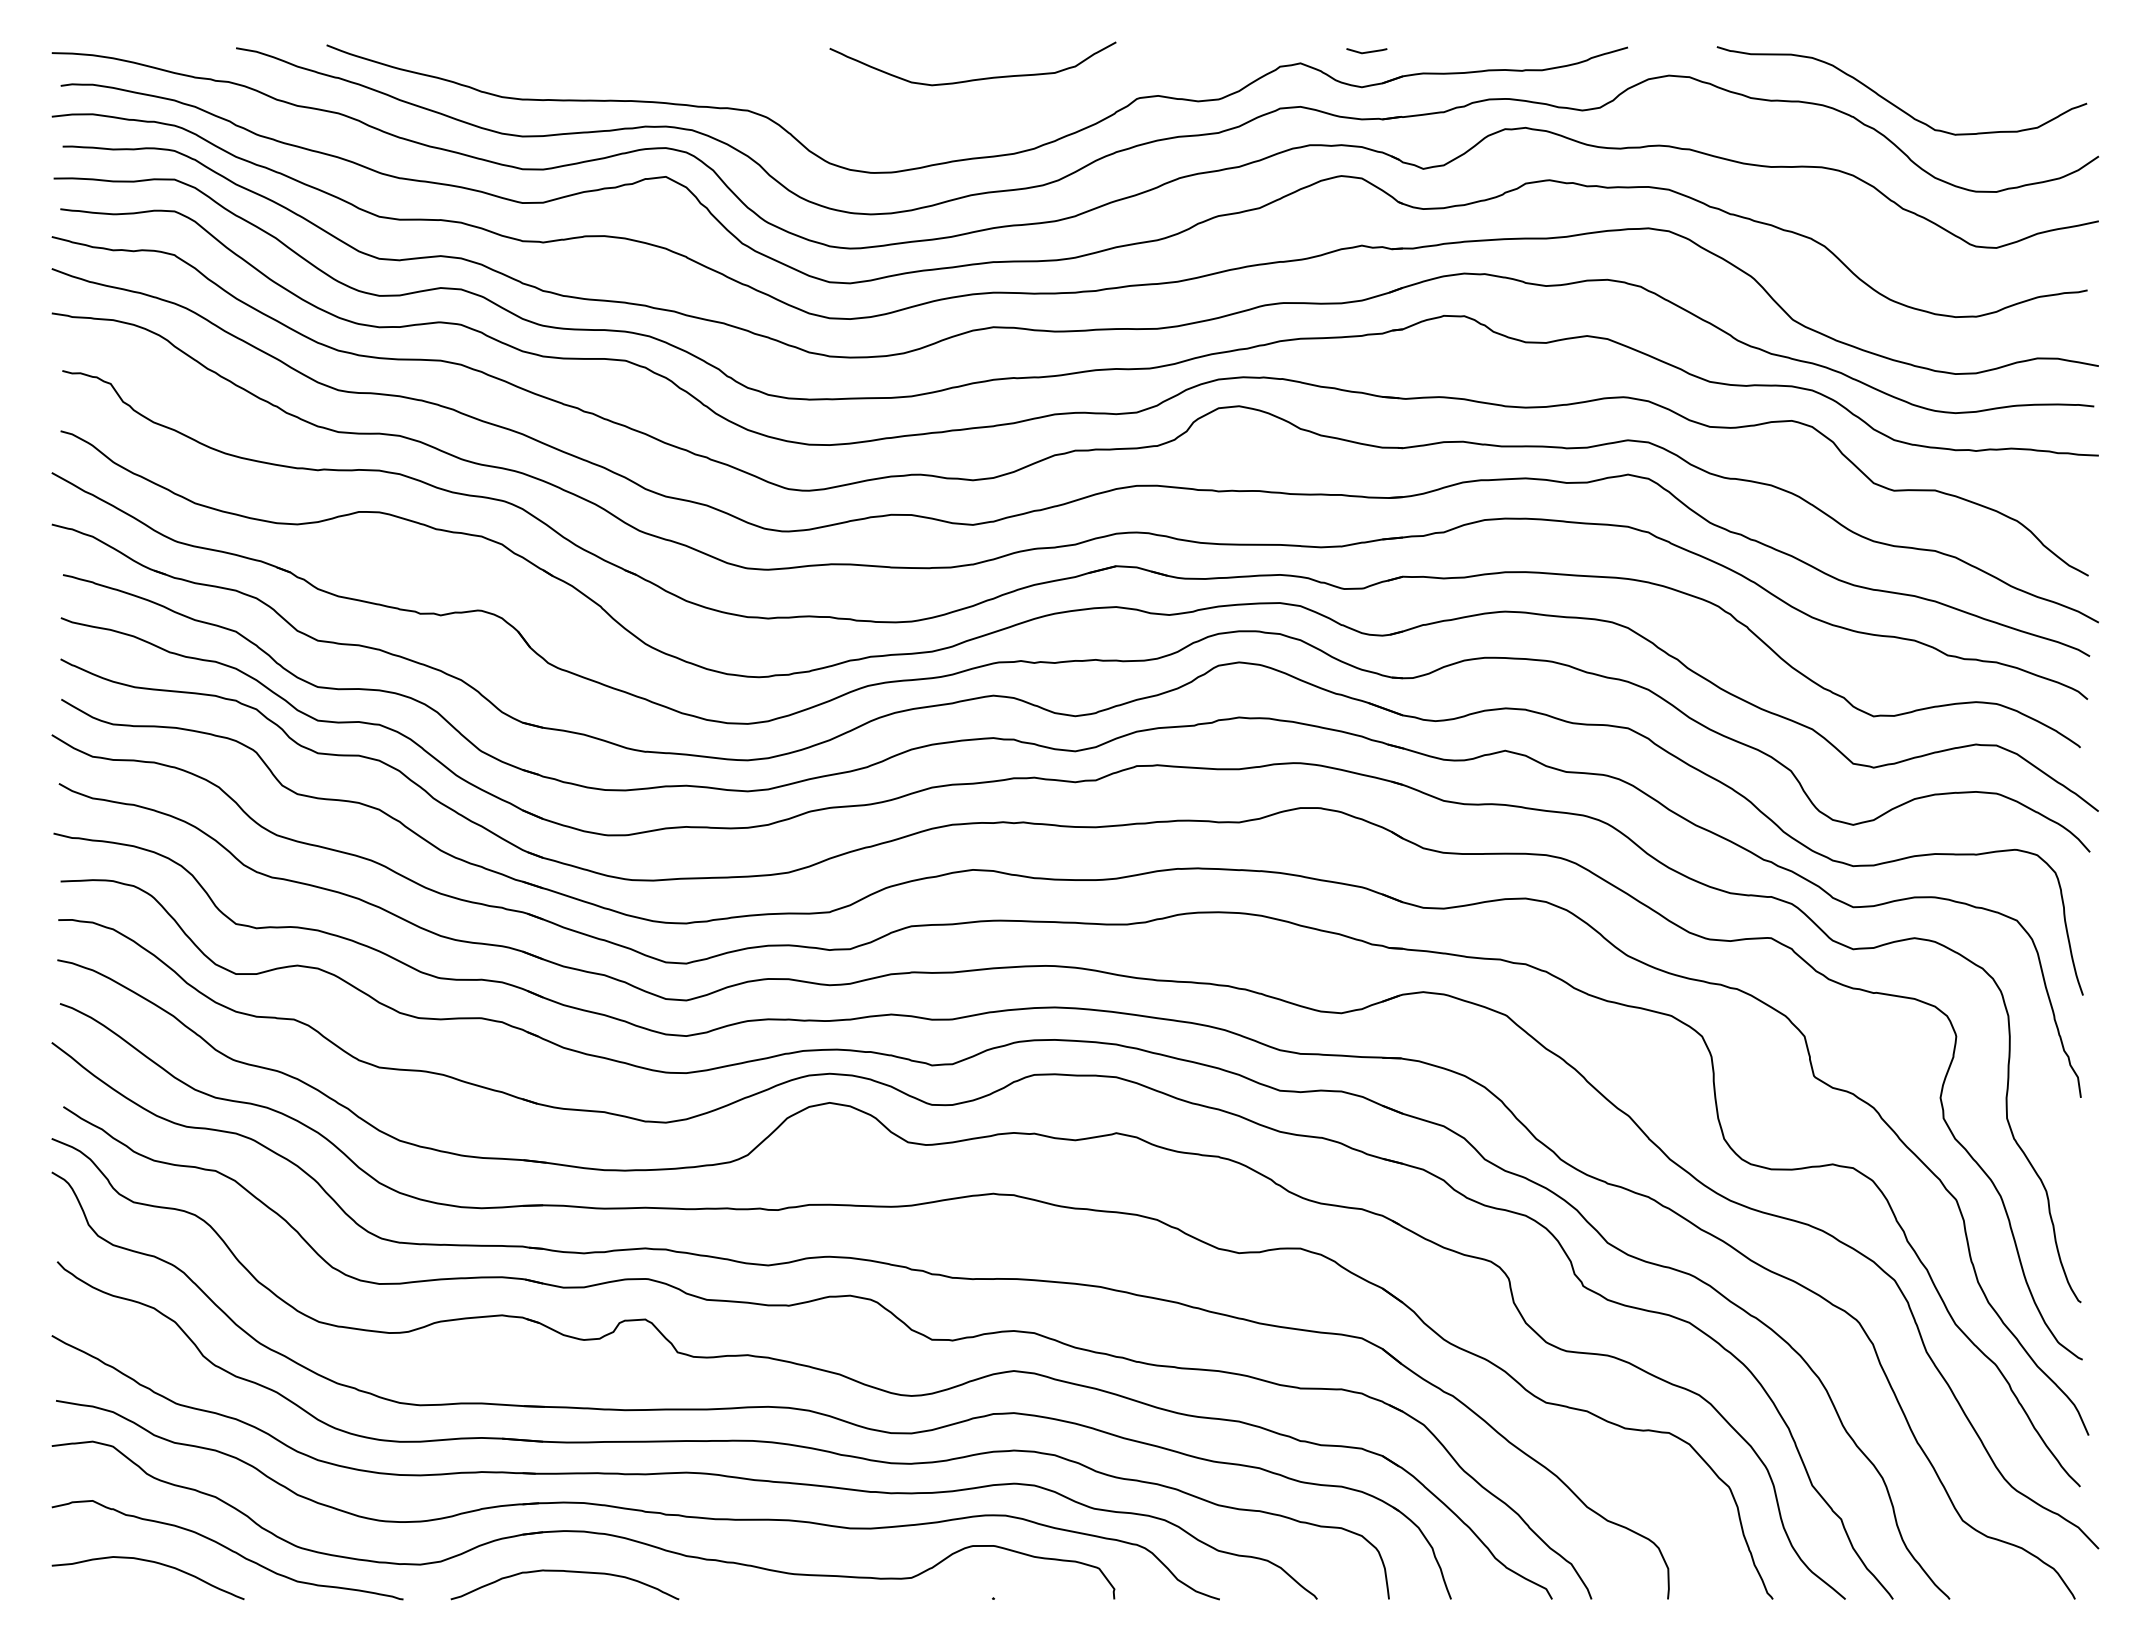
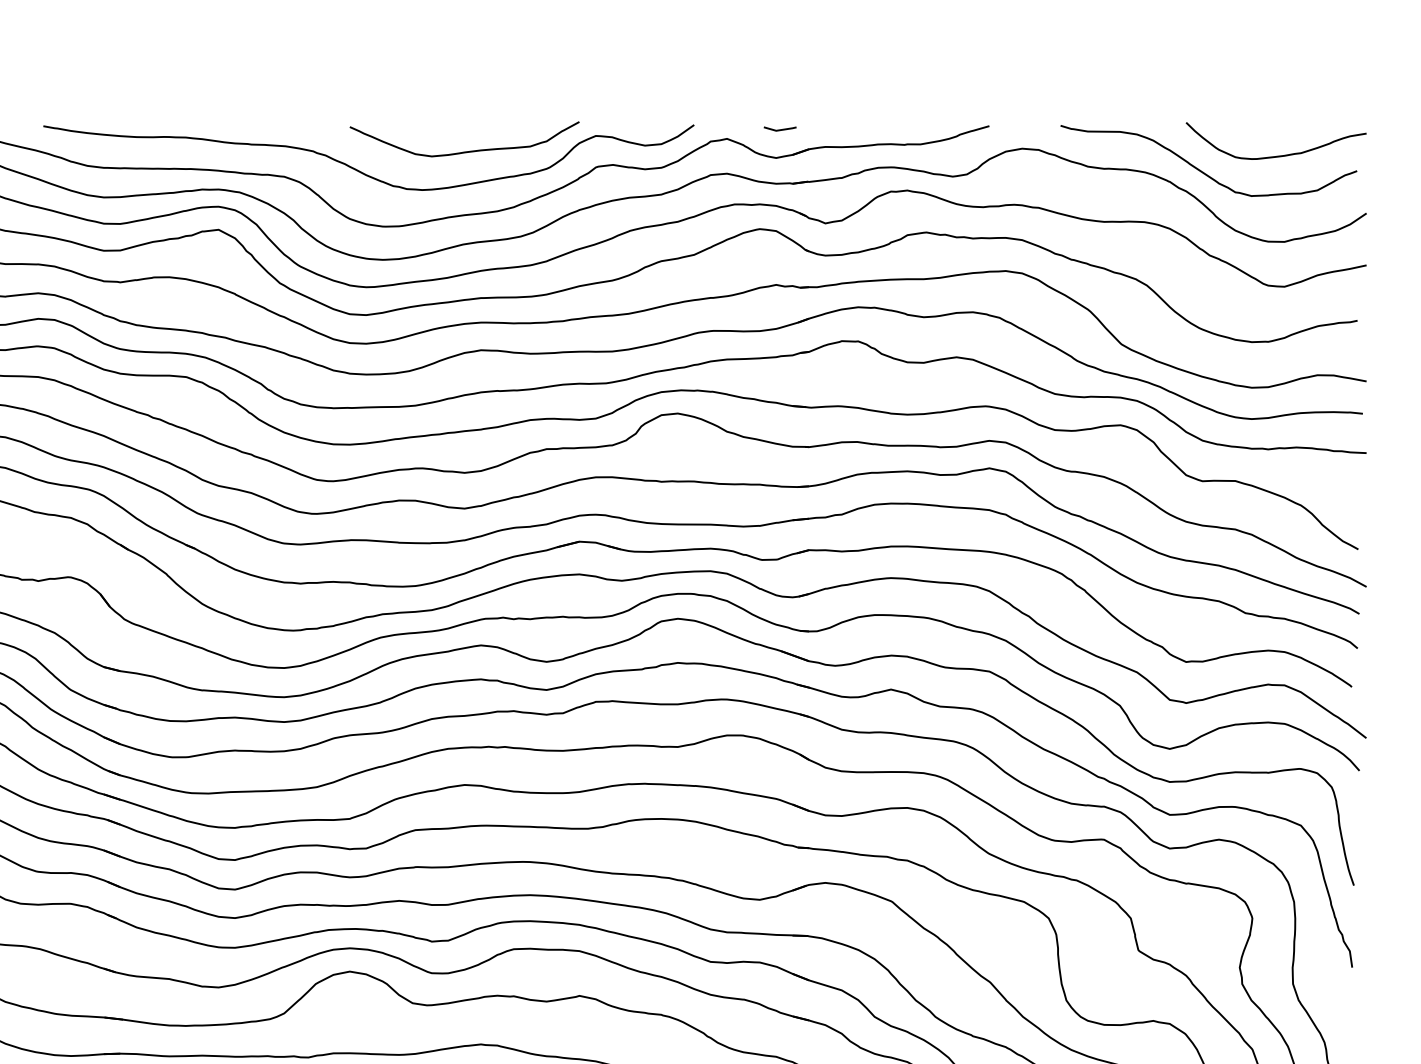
curve: (1986, 84) -> (1276, 155), added
curve: (844, 104) -> (361, 171), added

